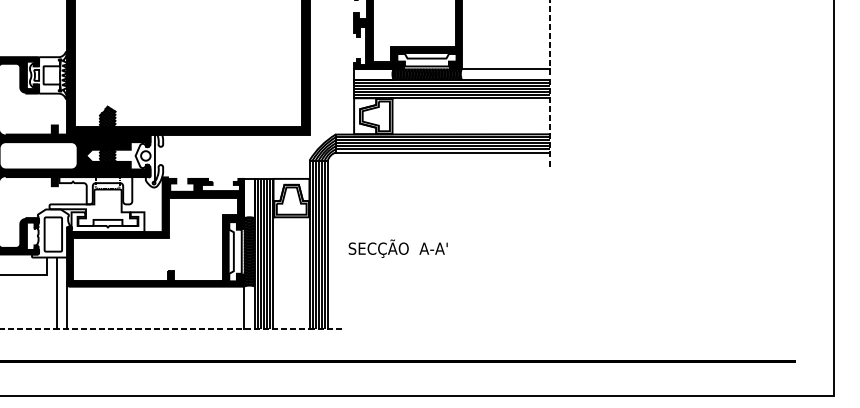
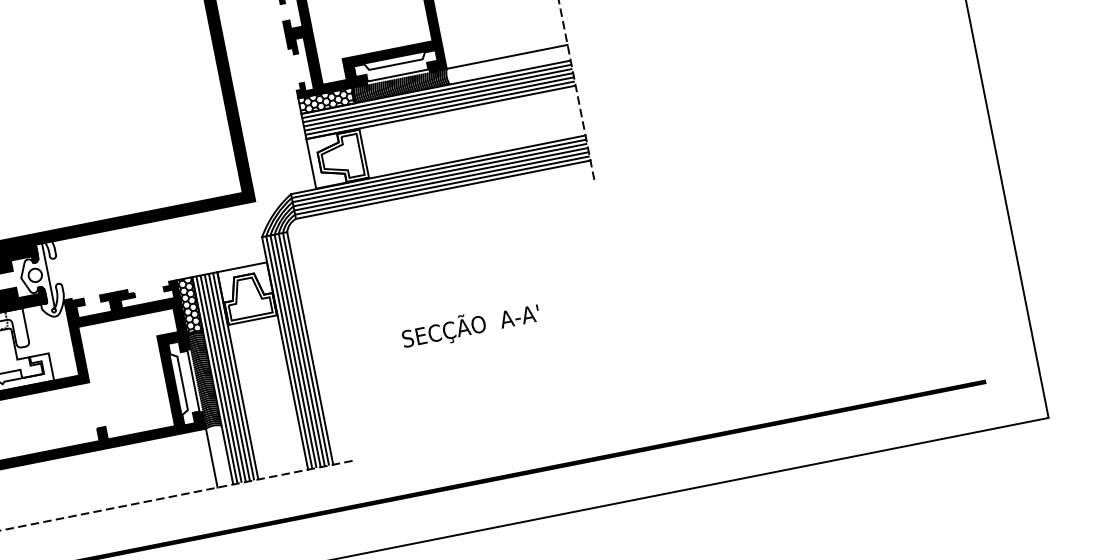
hatch: (373, 73) -> (326, 99), added
hatch: (249, 198) -> (189, 305), added
text: (397, 248) -> (469, 326), moved

